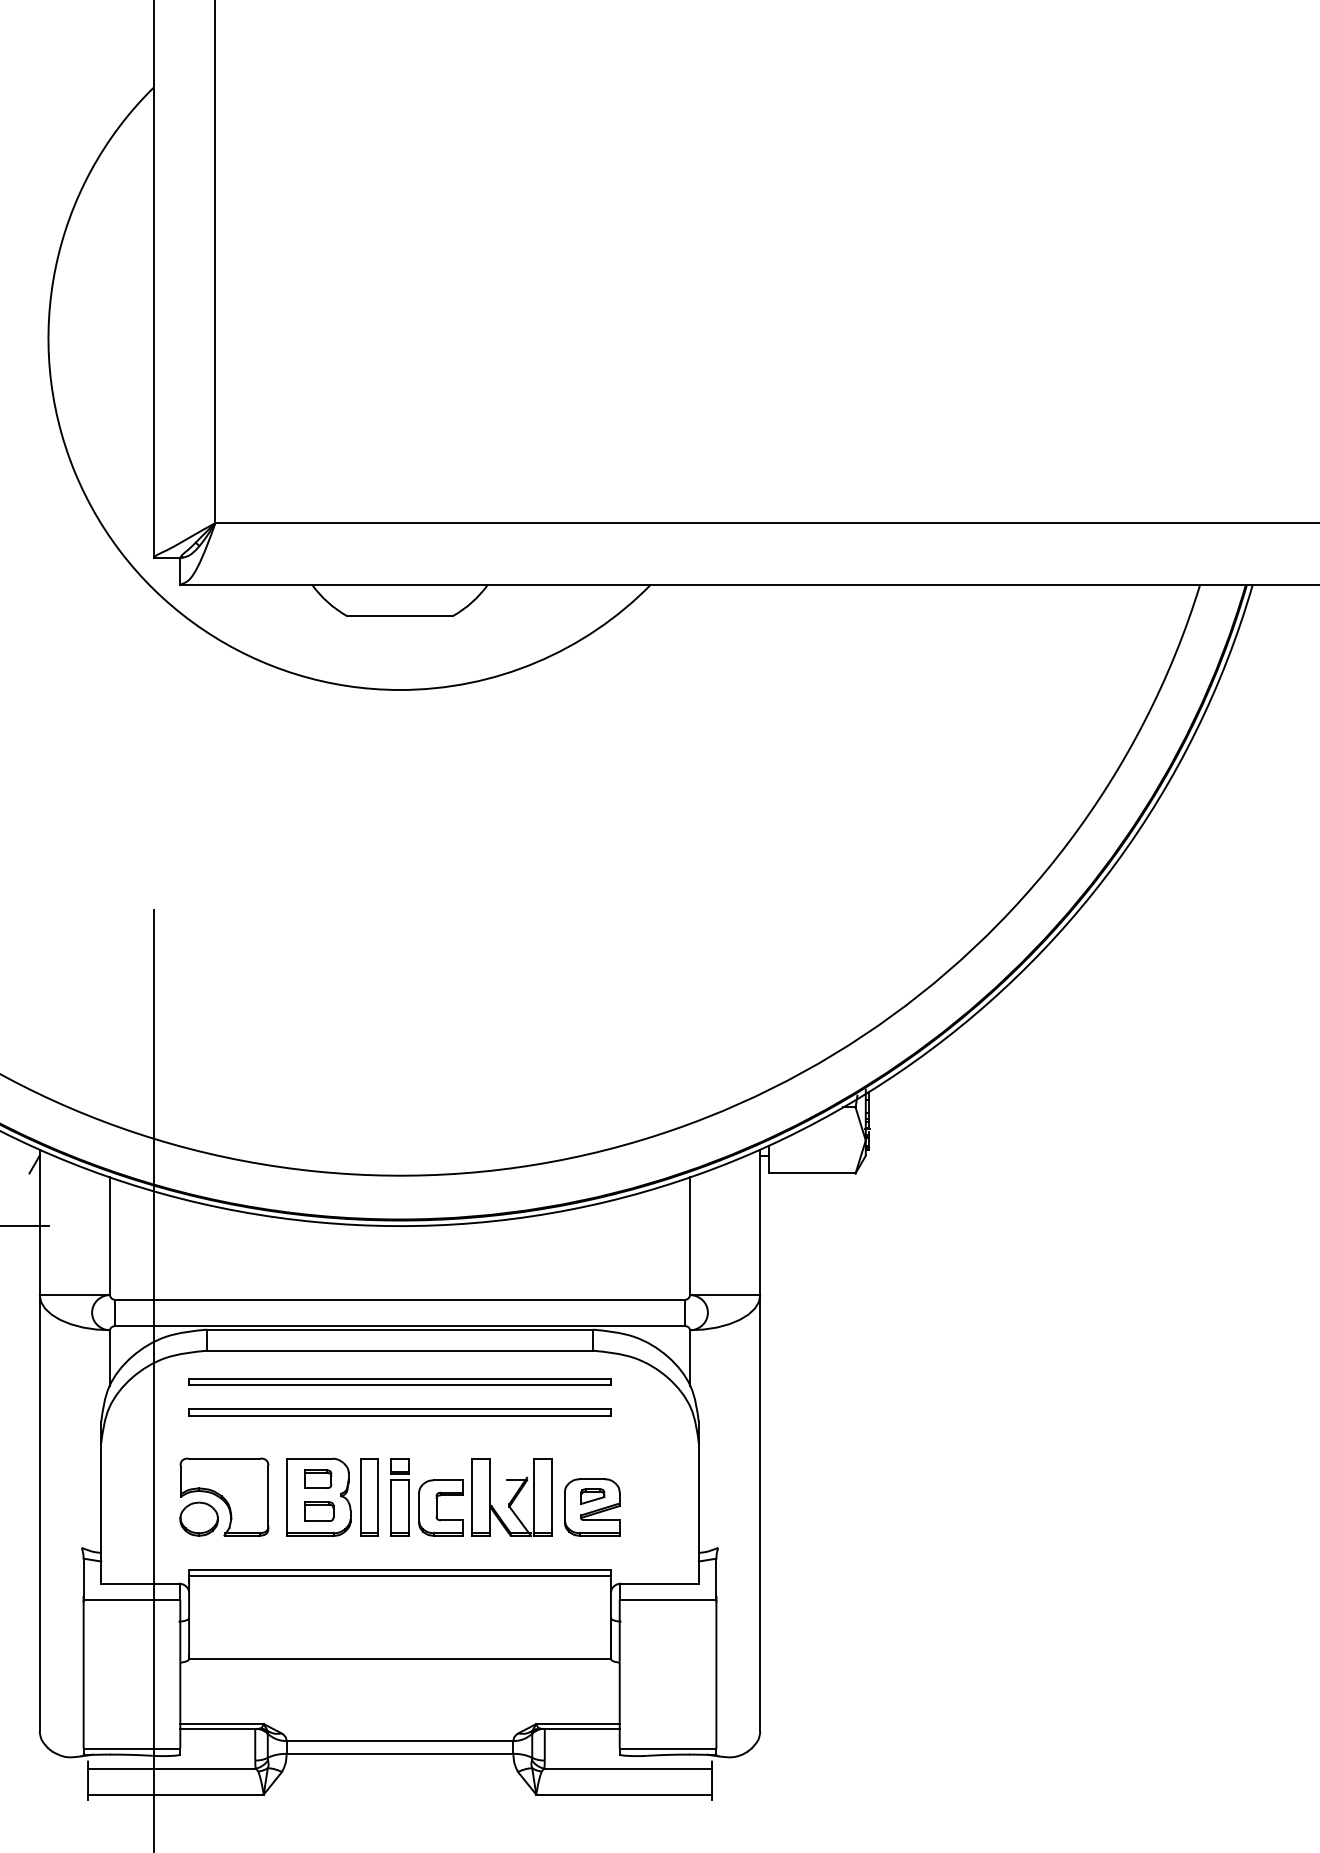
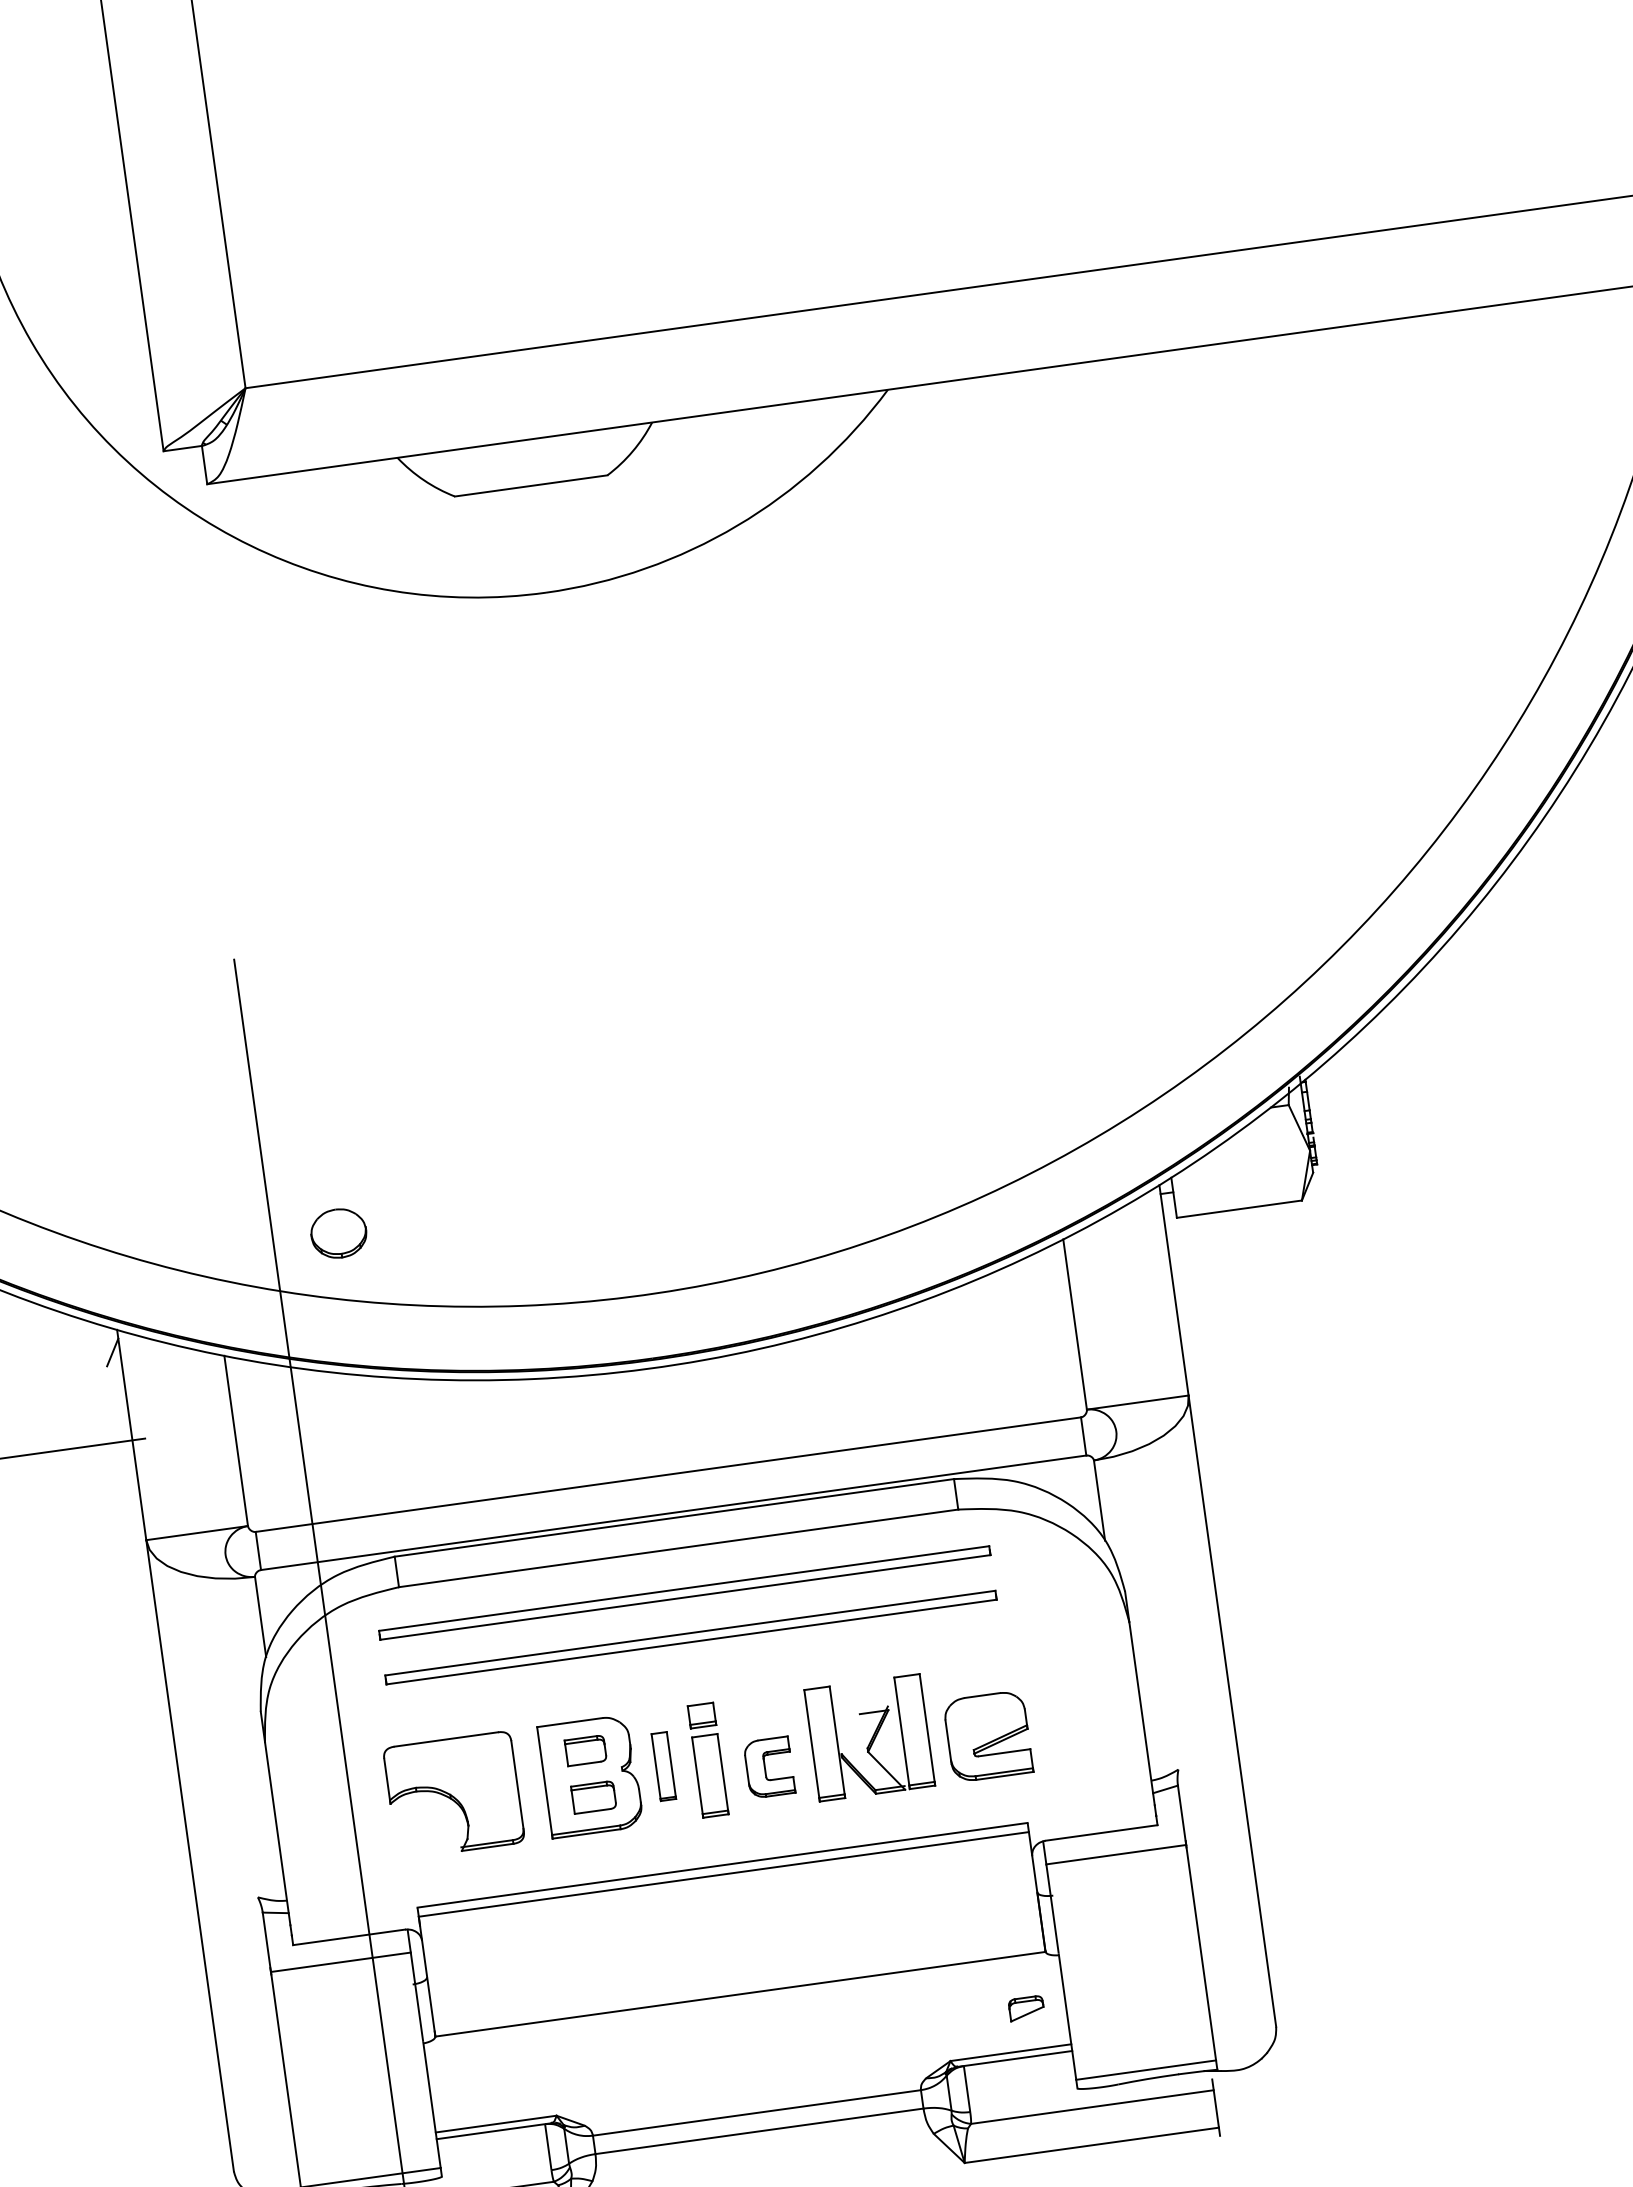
part: (592, 1496) -> (1026, 2008), moved
part: (369, 1497) -> (663, 1766), size x0.6
part: (440, 1507) -> (768, 1766), size x0.7
part: (198, 1518) -> (337, 1232), moved

